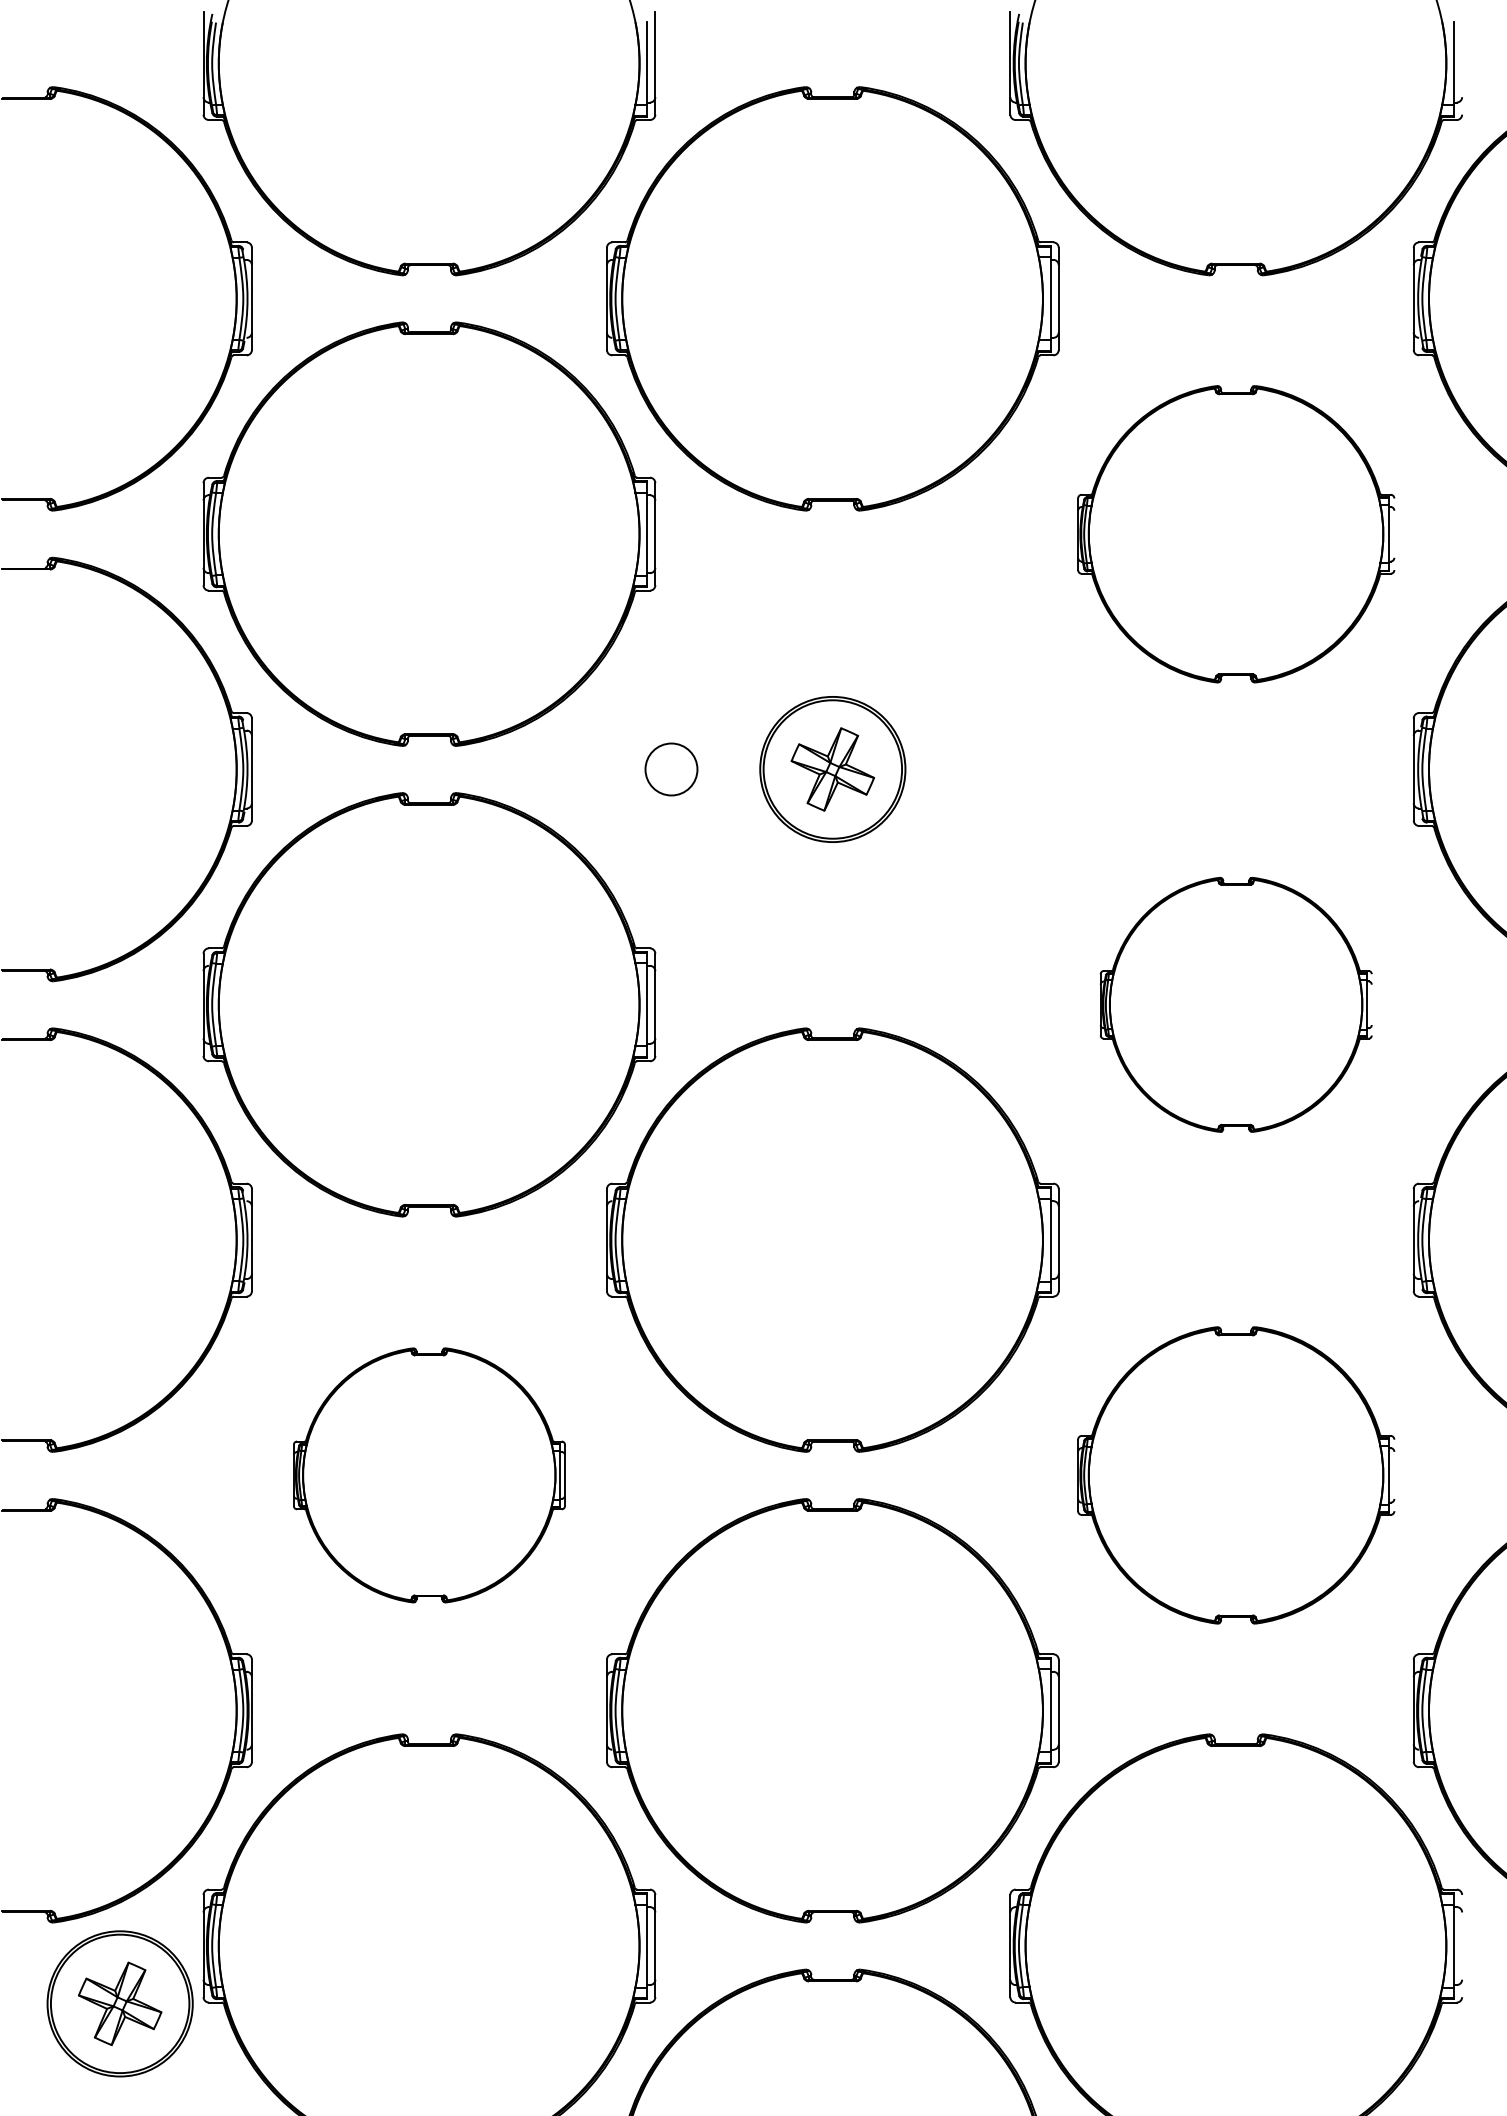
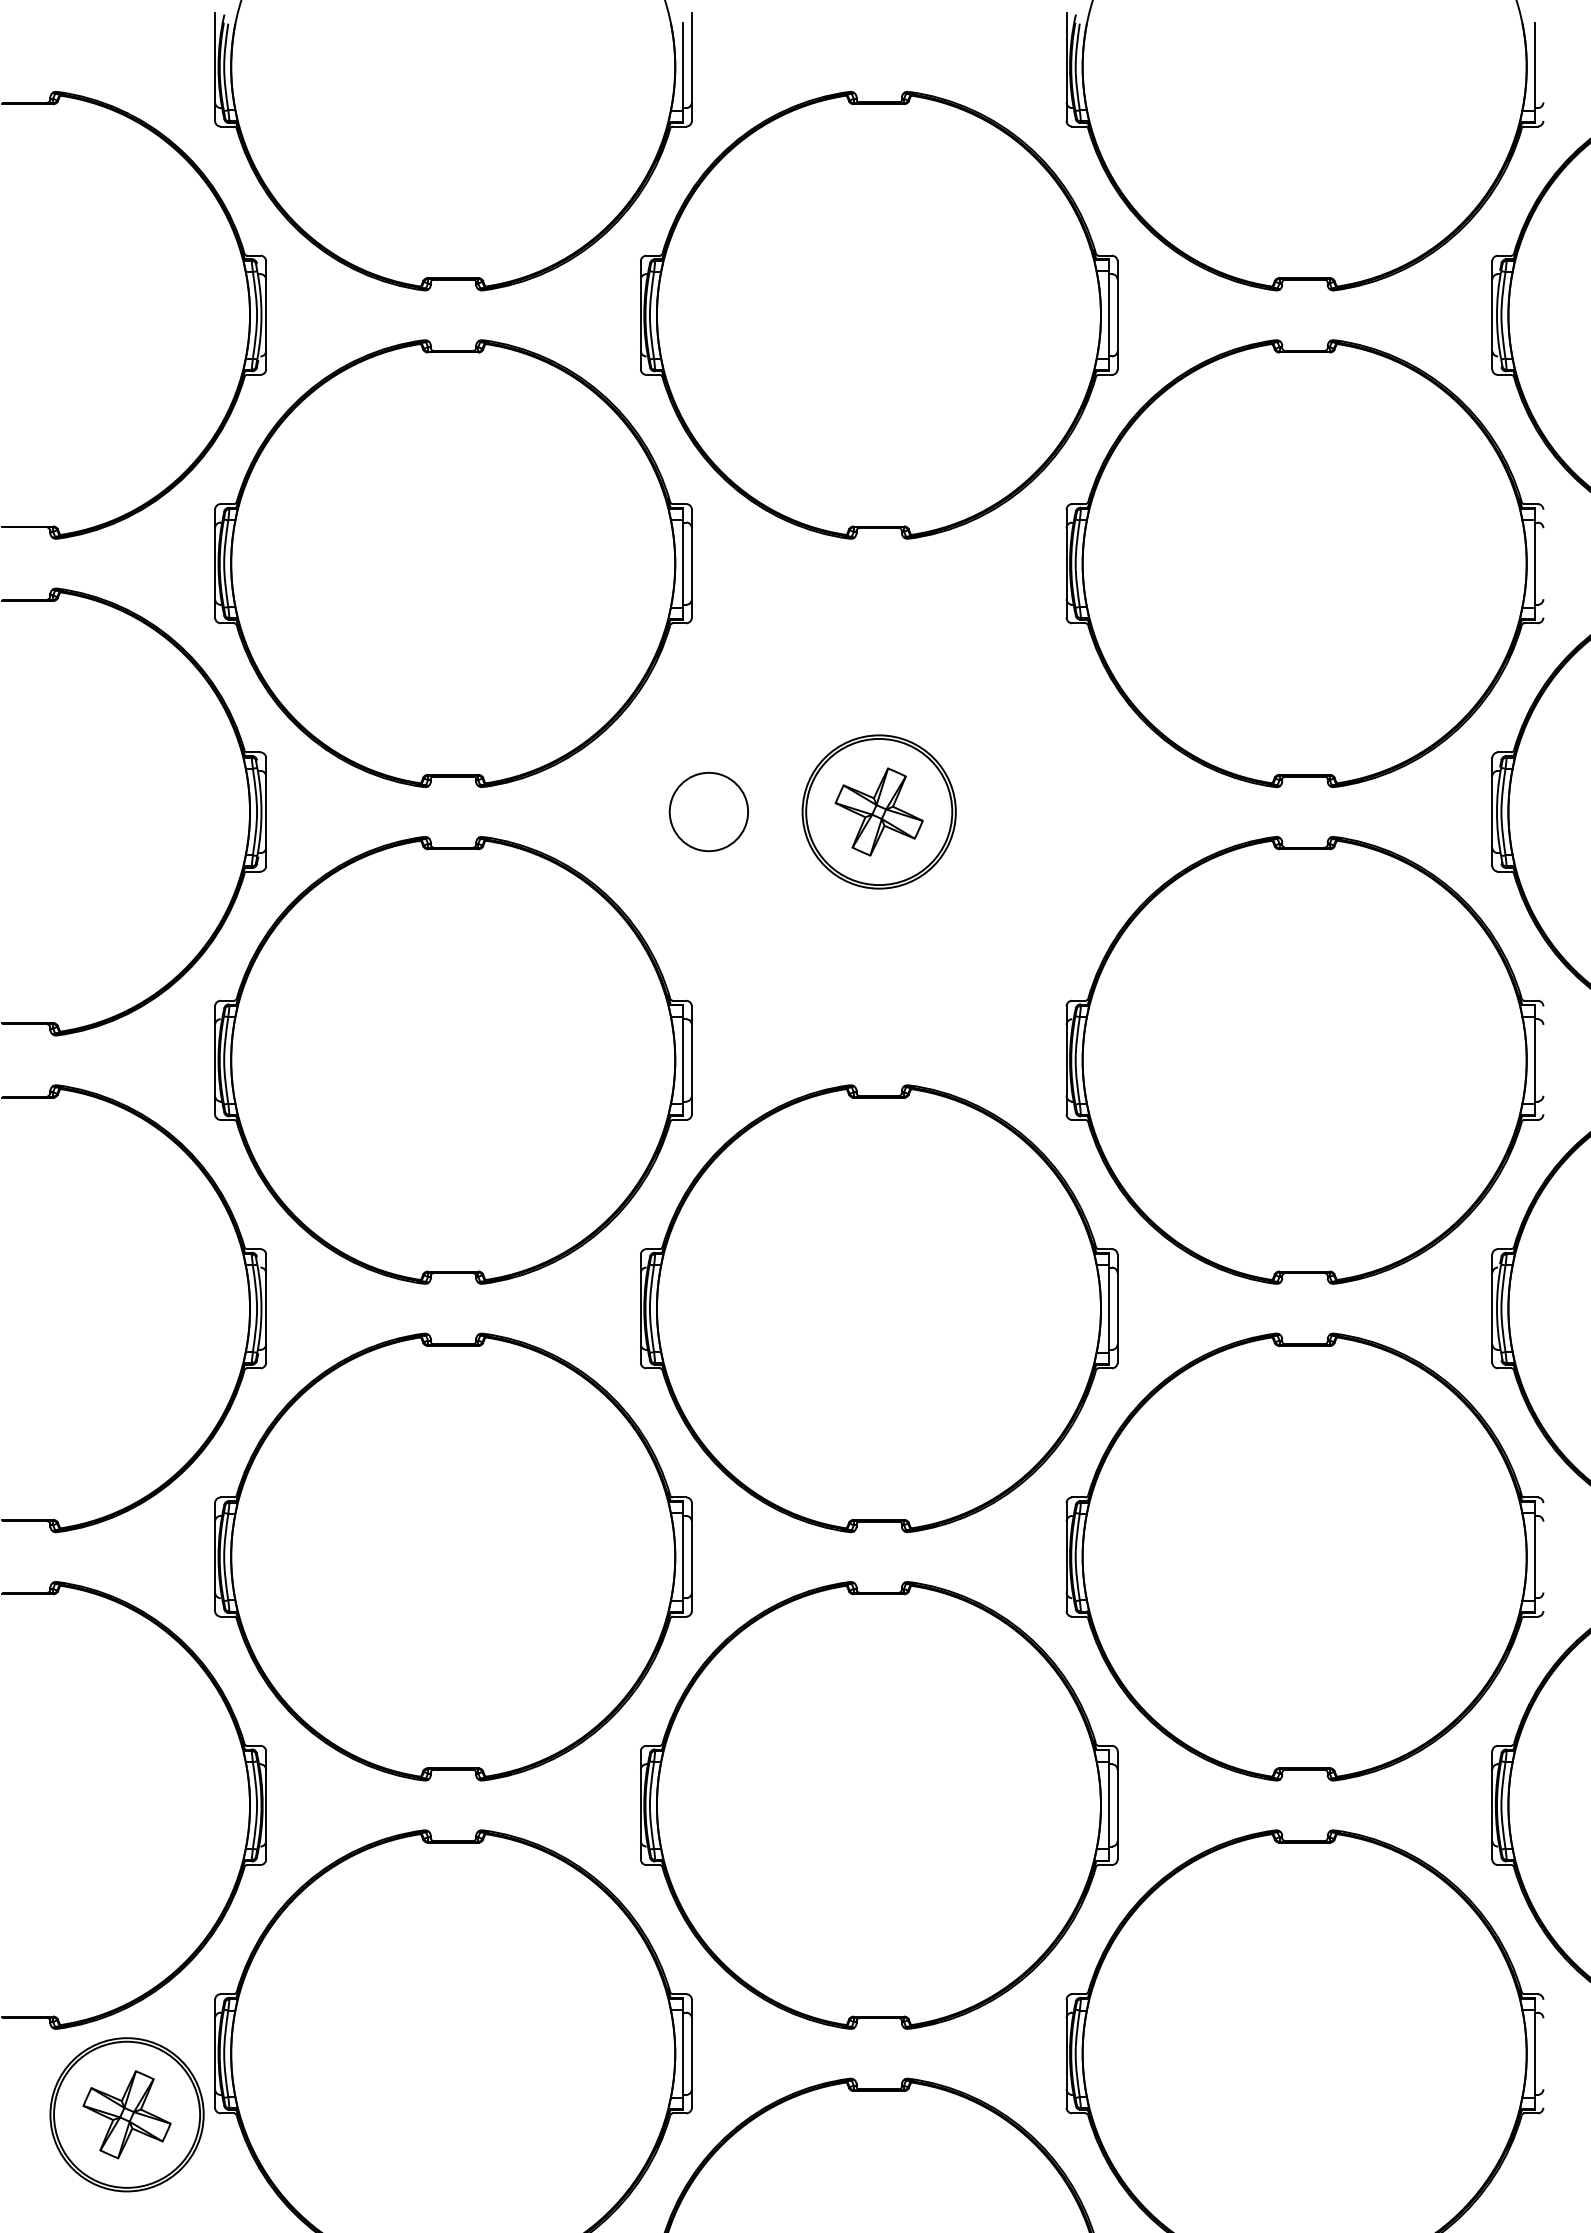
part: (1235, 534) -> (1304, 563), size x1.43
circle: (671, 769) -> (708, 811), size x1.43
part: (1235, 1004) -> (1304, 1060), size x1.67
part: (429, 1474) -> (453, 1556), size x1.67
part: (1235, 1474) -> (1304, 1556), size x1.43

